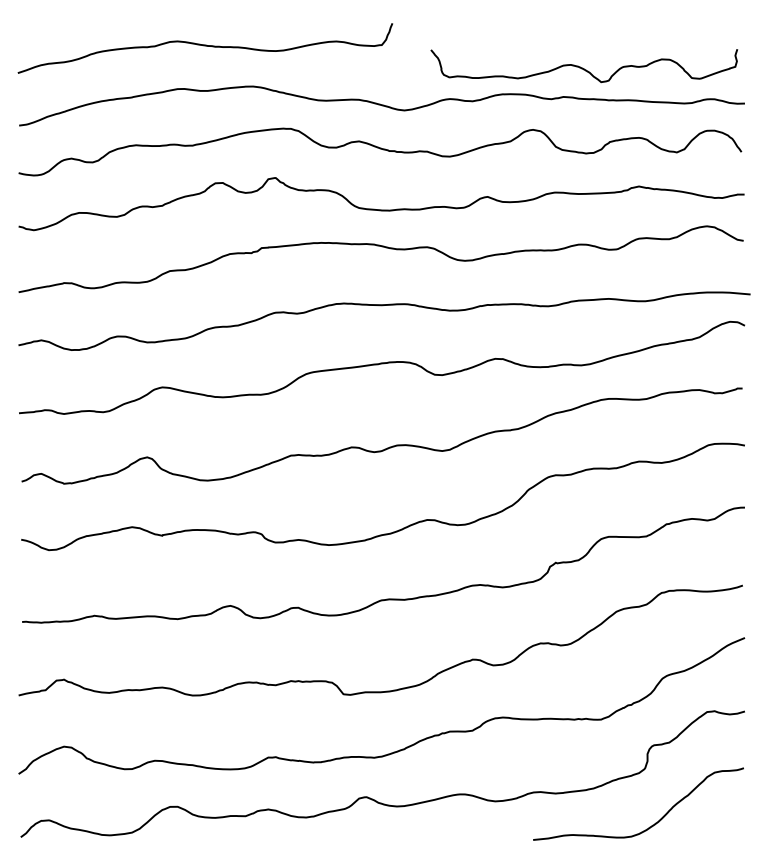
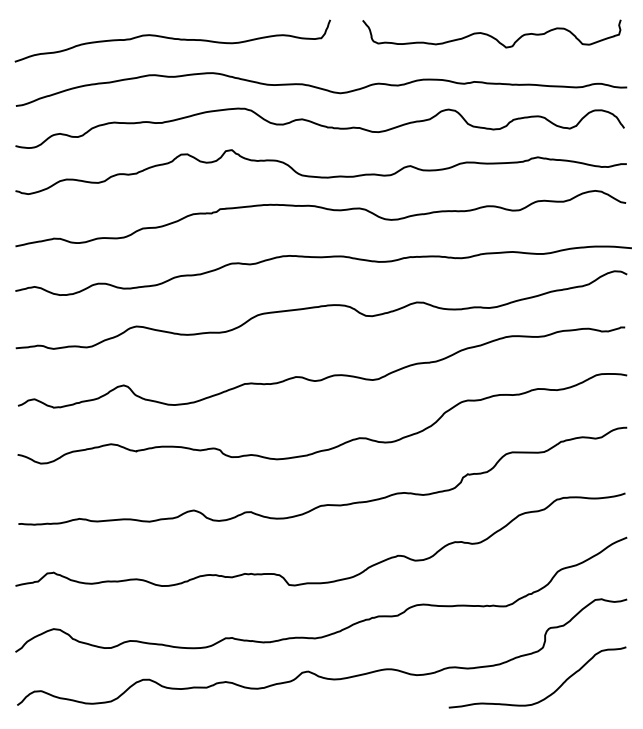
curve: (584, 68) -> (492, 36), moved

